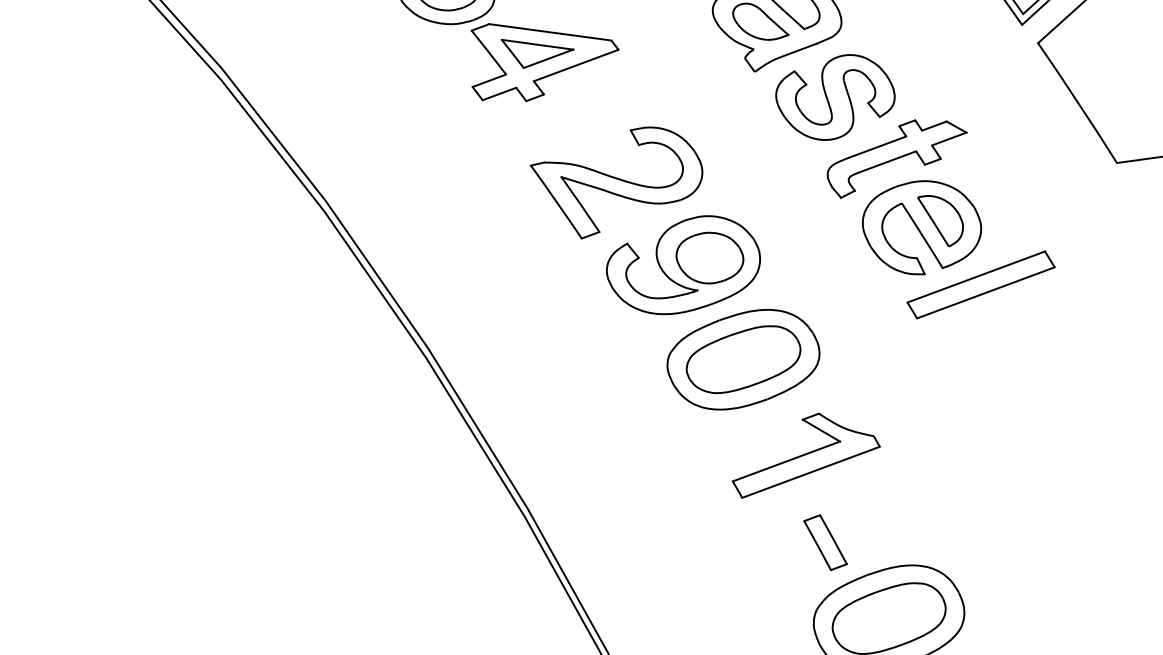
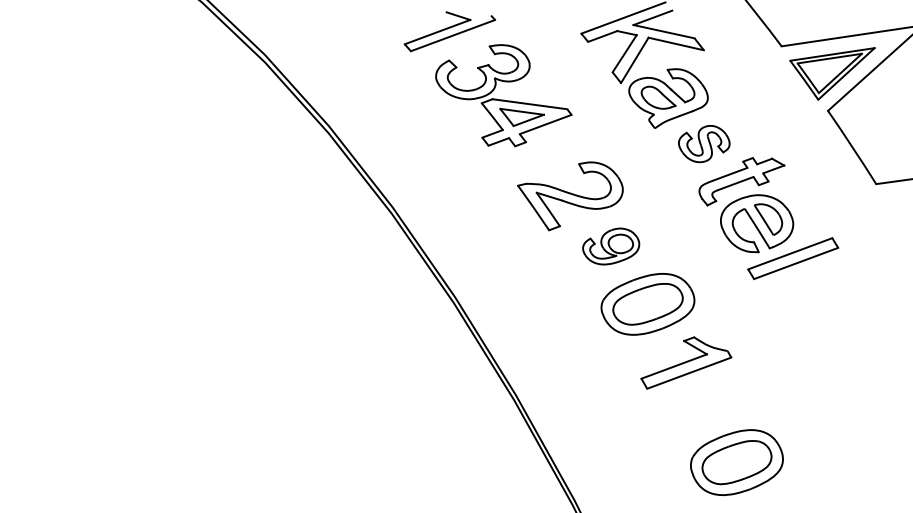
part: (835, 96) -> (704, 143), size x0.7
part: (682, 265) -> (610, 246), size x0.6
part: (826, 541) -> (698, 415), removed

